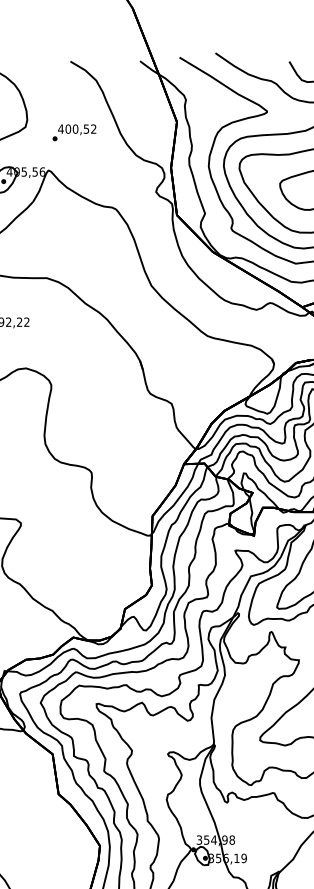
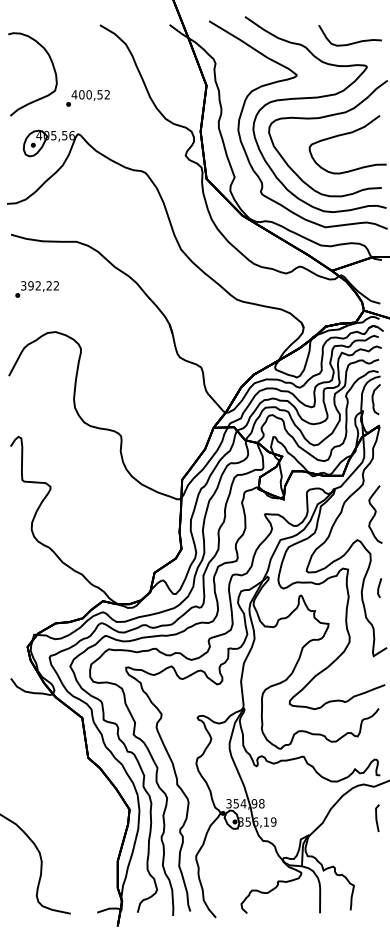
text: (73, 132) -> (87, 98), moved

